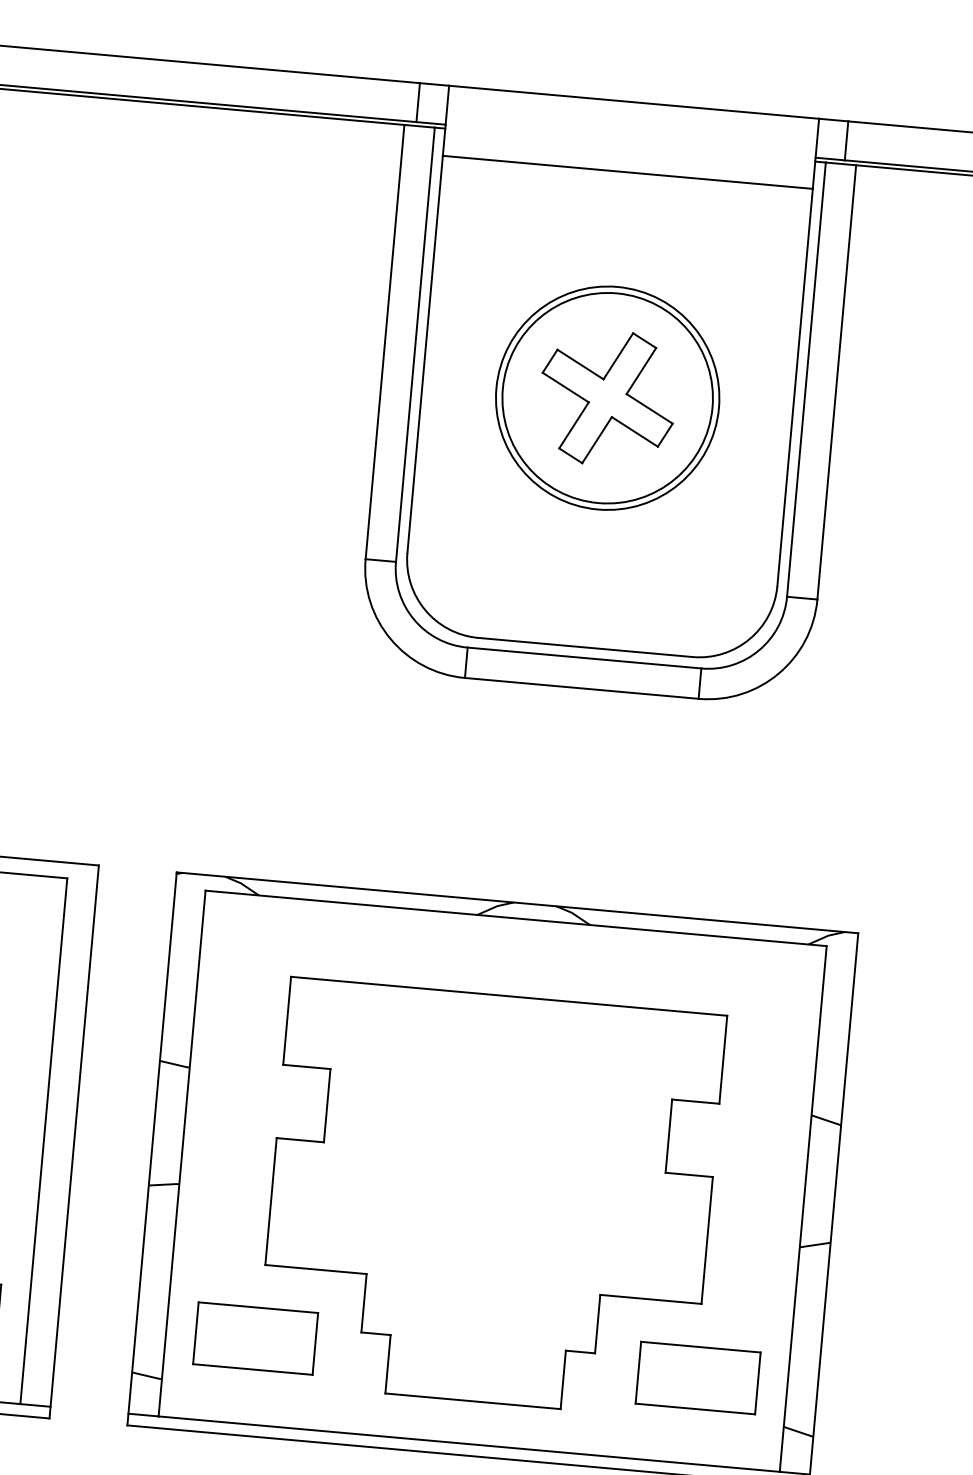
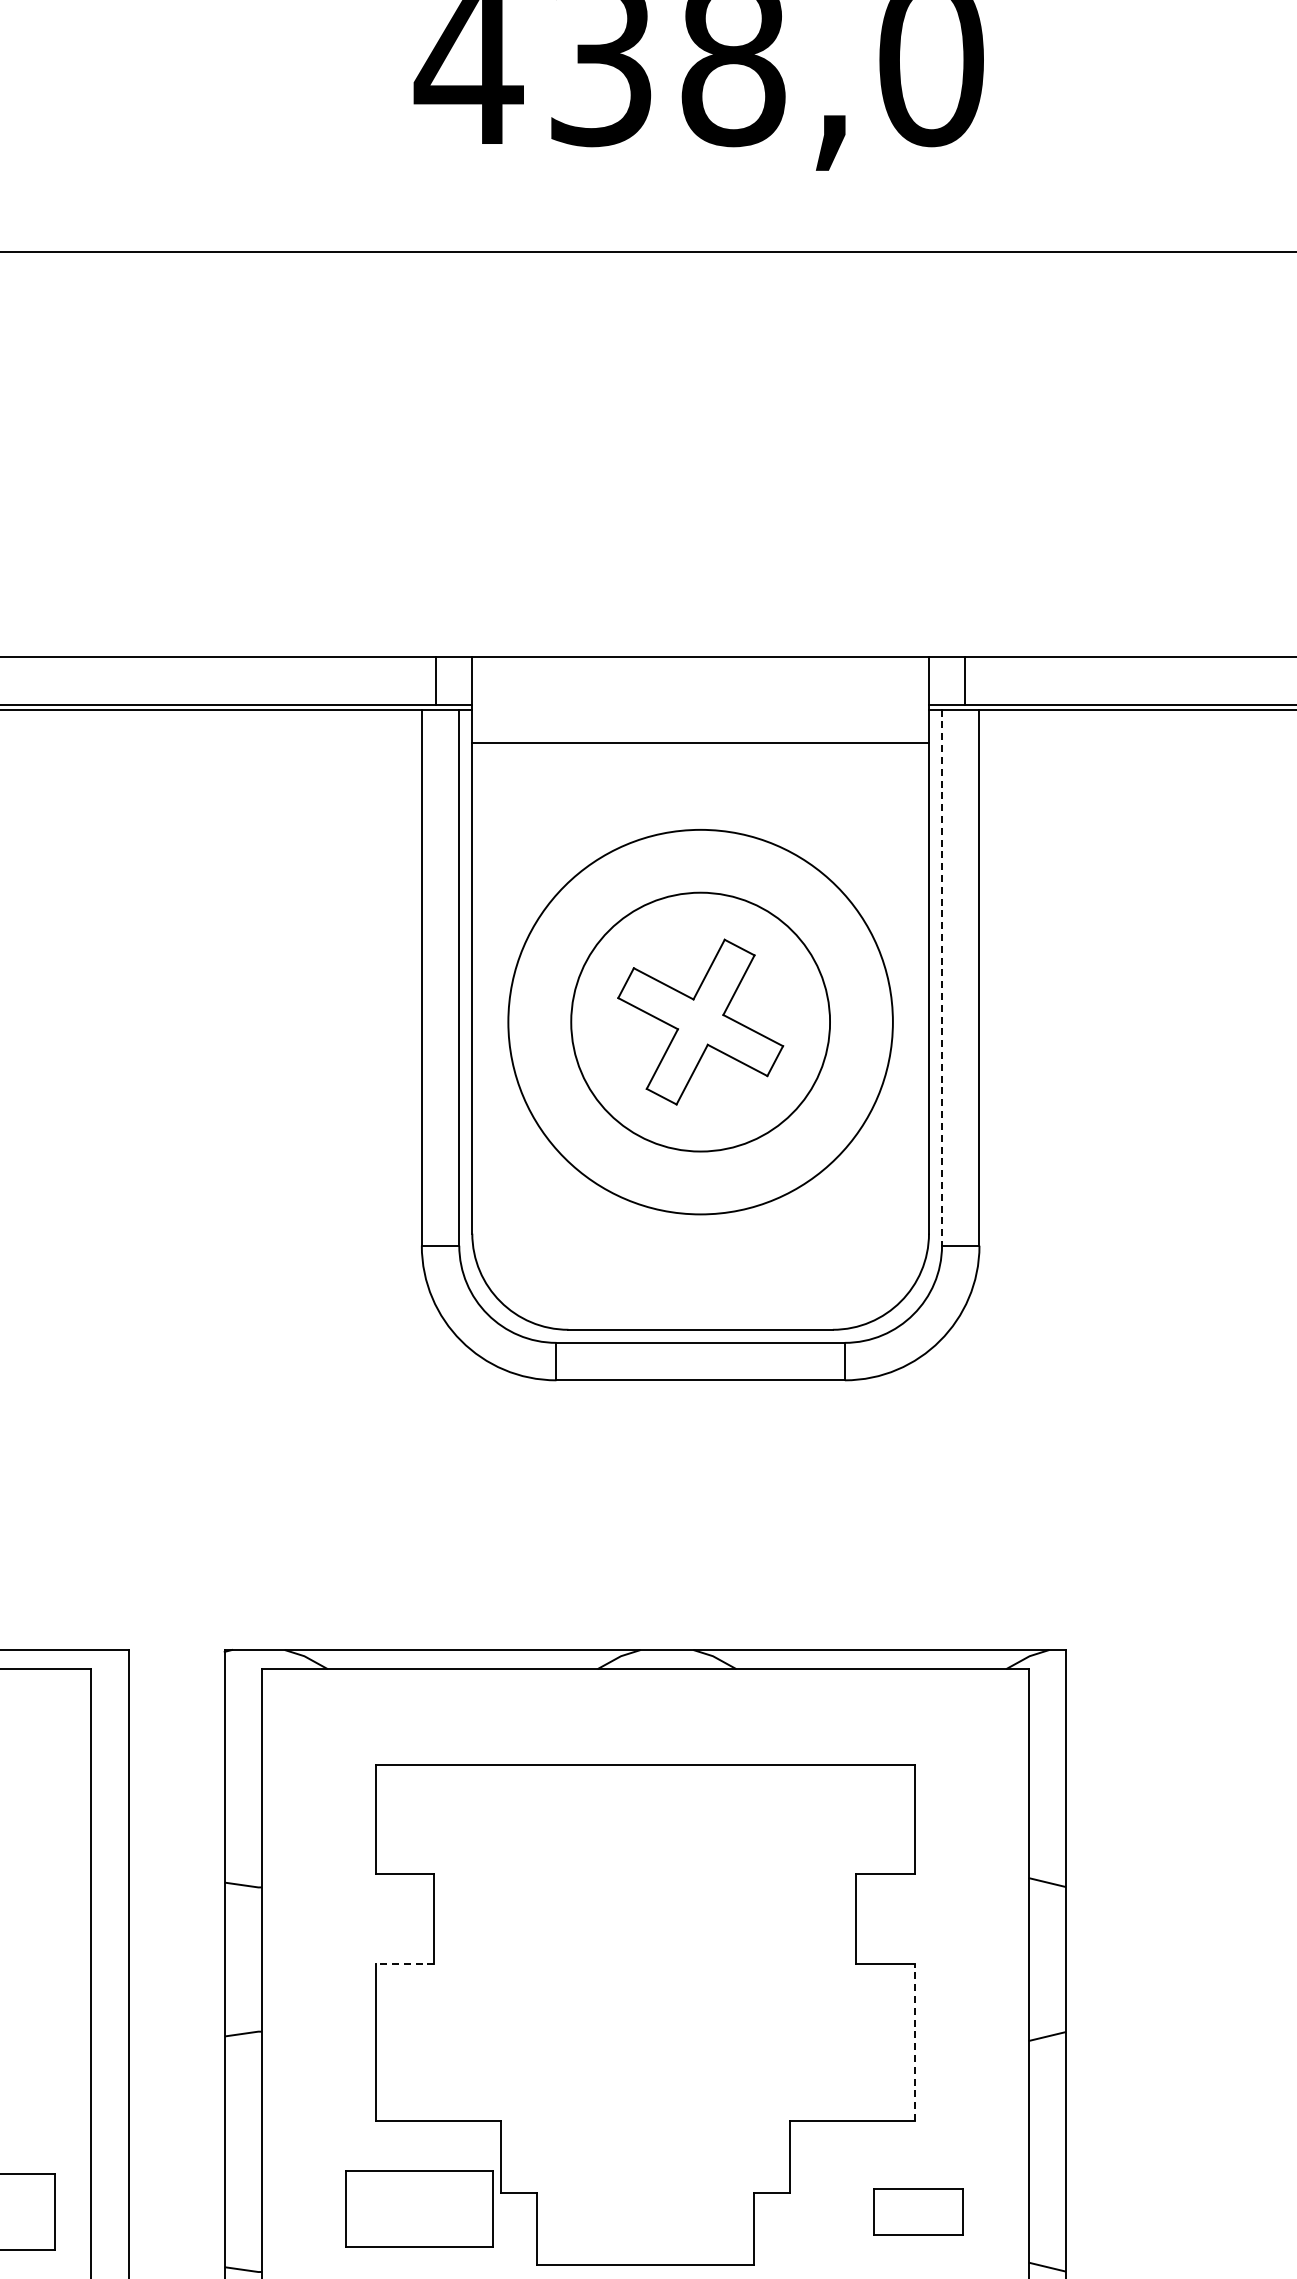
line: (806, 380) -> (942, 978), solid -> dashed
circle: (607, 397) -> (700, 1021), size x1.4
line: (299, 1140) -> (404, 1964), solid -> dashed
line: (707, 1240) -> (914, 2042), solid -> dashed
part: (255, 1337) -> (419, 2208), moved
part: (698, 1377) -> (918, 2211), size x0.6

